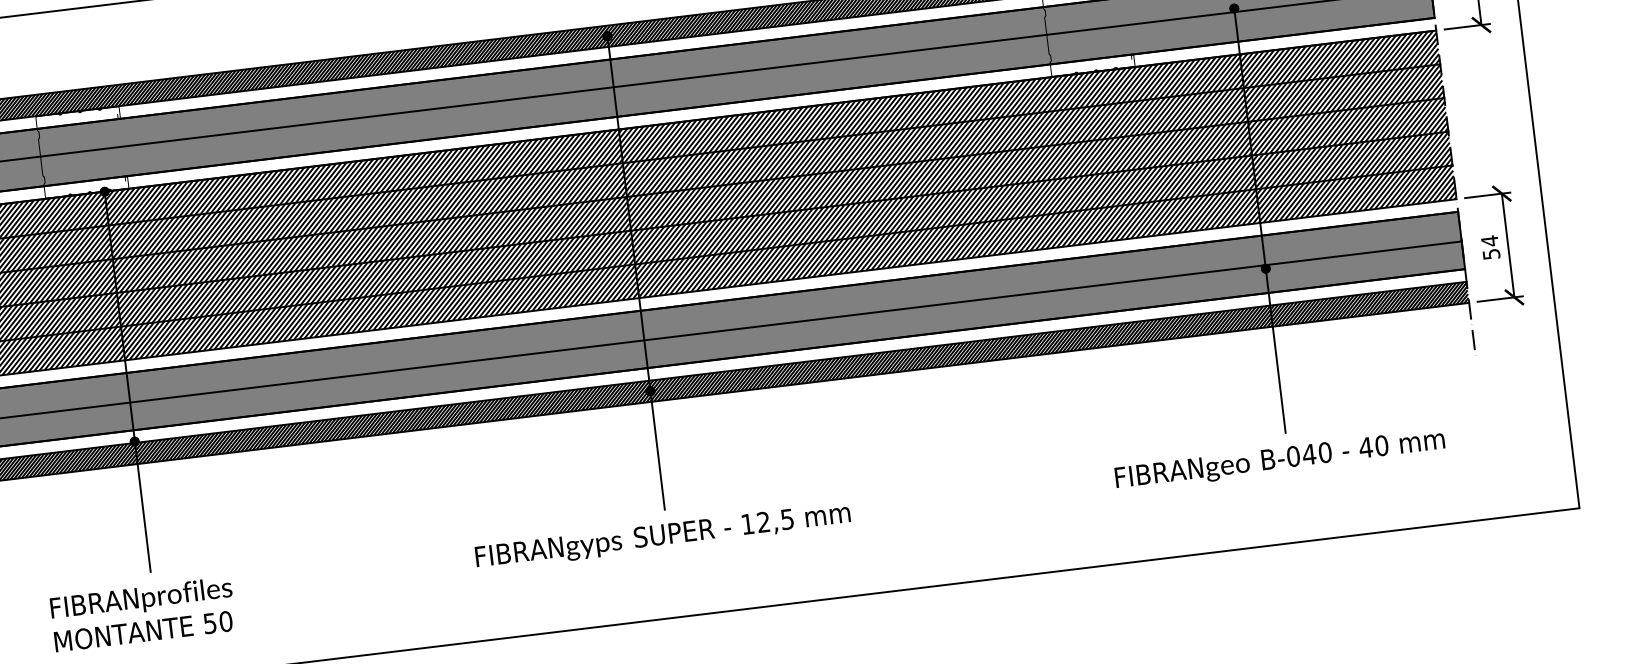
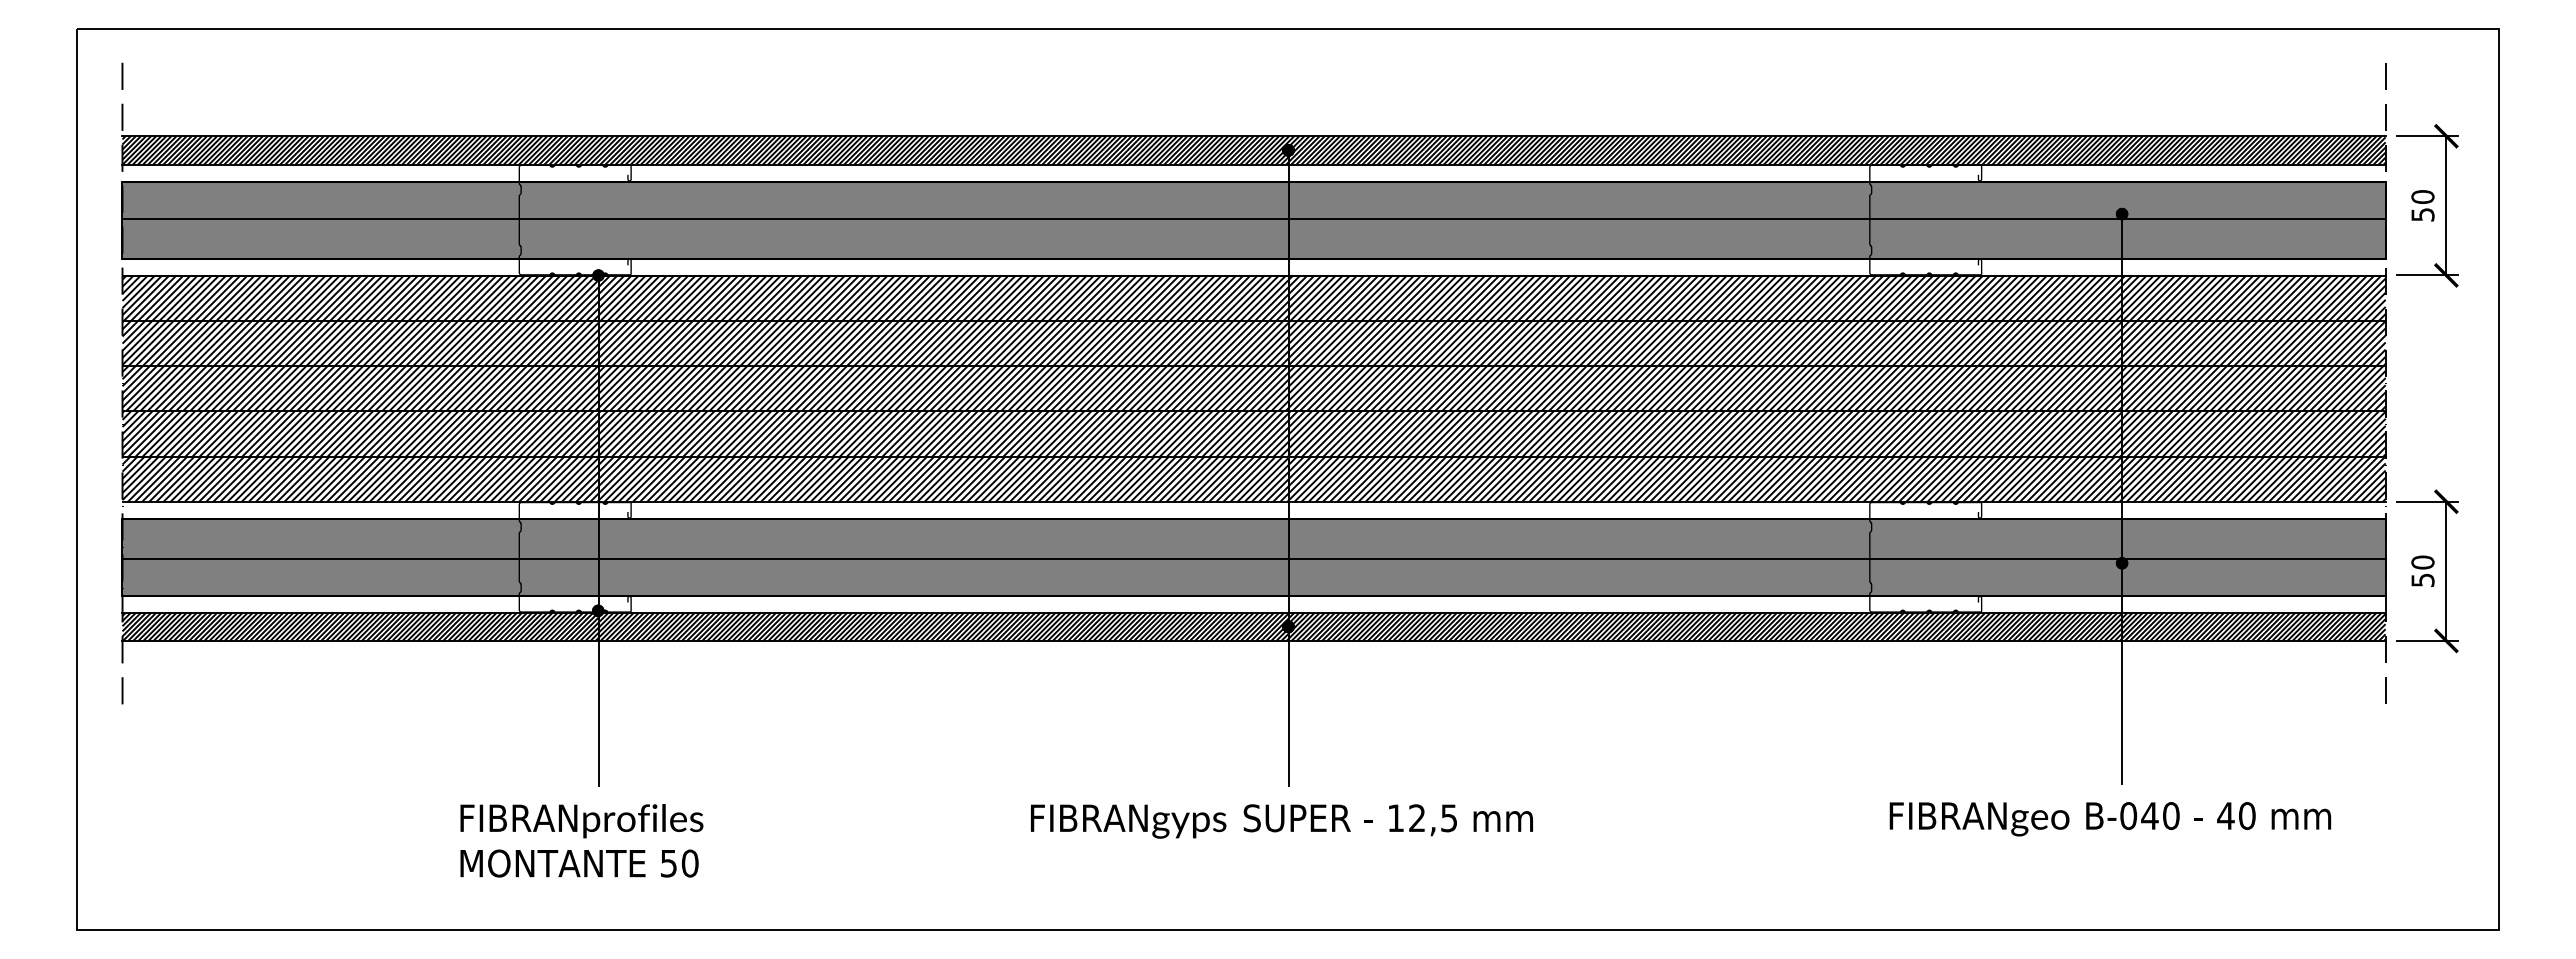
text: (1489, 241) -> (2422, 562), 54 -> 50
fill: (1118, 281) -> (1925, 556), added
fill: (112, 403) -> (574, 556), added

